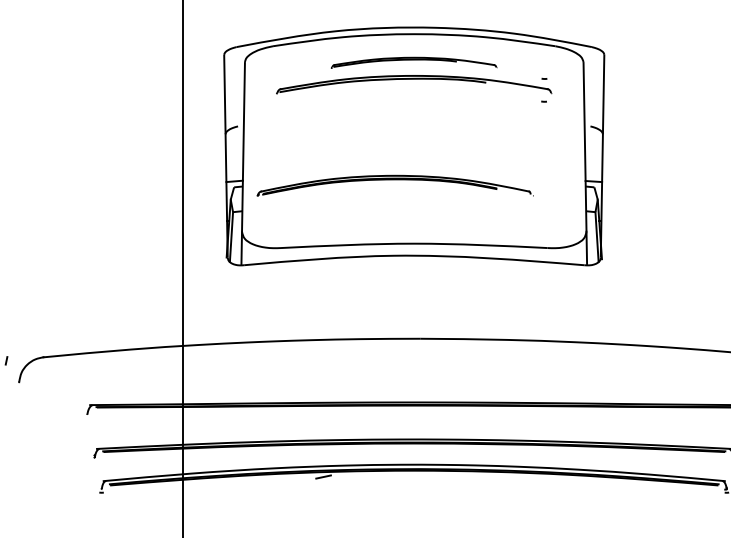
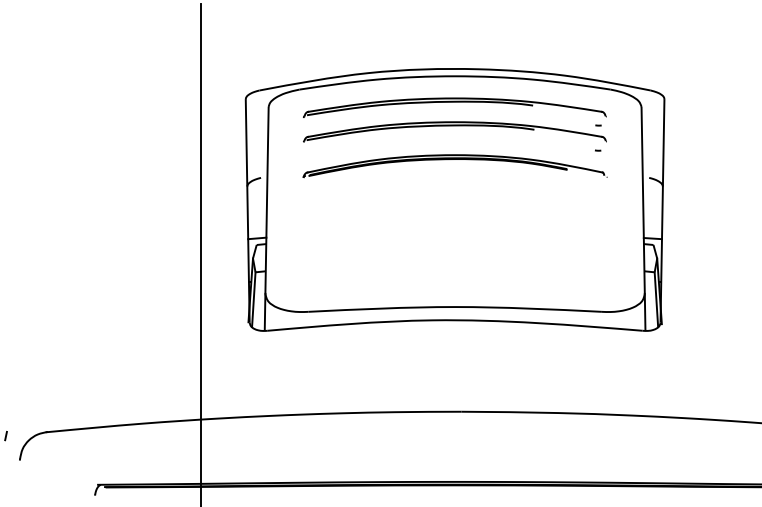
part: (414, 62) -> (455, 107), size x1.67
part: (394, 185) -> (454, 165), moved

